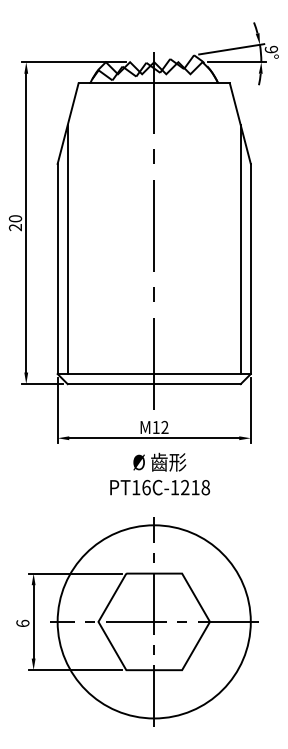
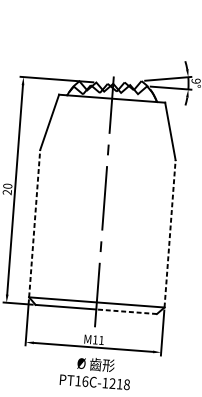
line: (67, 249) -> (42, 210), removed
line: (240, 249) -> (163, 219), removed
line: (57, 268) -> (34, 223), solid -> dashed
line: (250, 268) -> (169, 233), solid -> dashed
line: (197, 384) -> (126, 312), solid -> dashed
text: (164, 426) -> (101, 339), 12 -> 11

